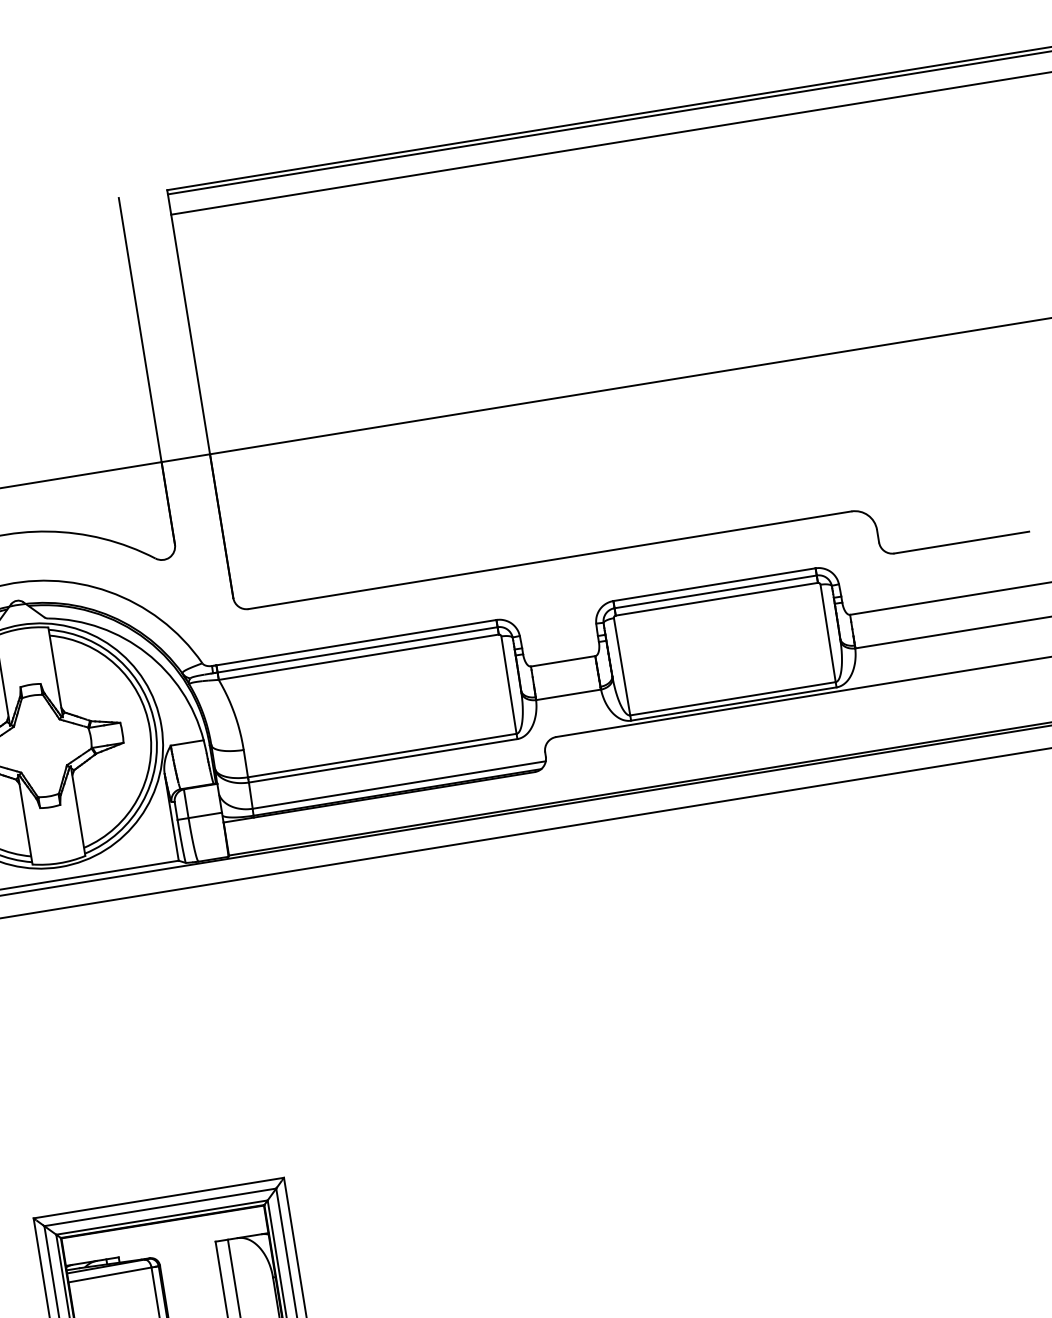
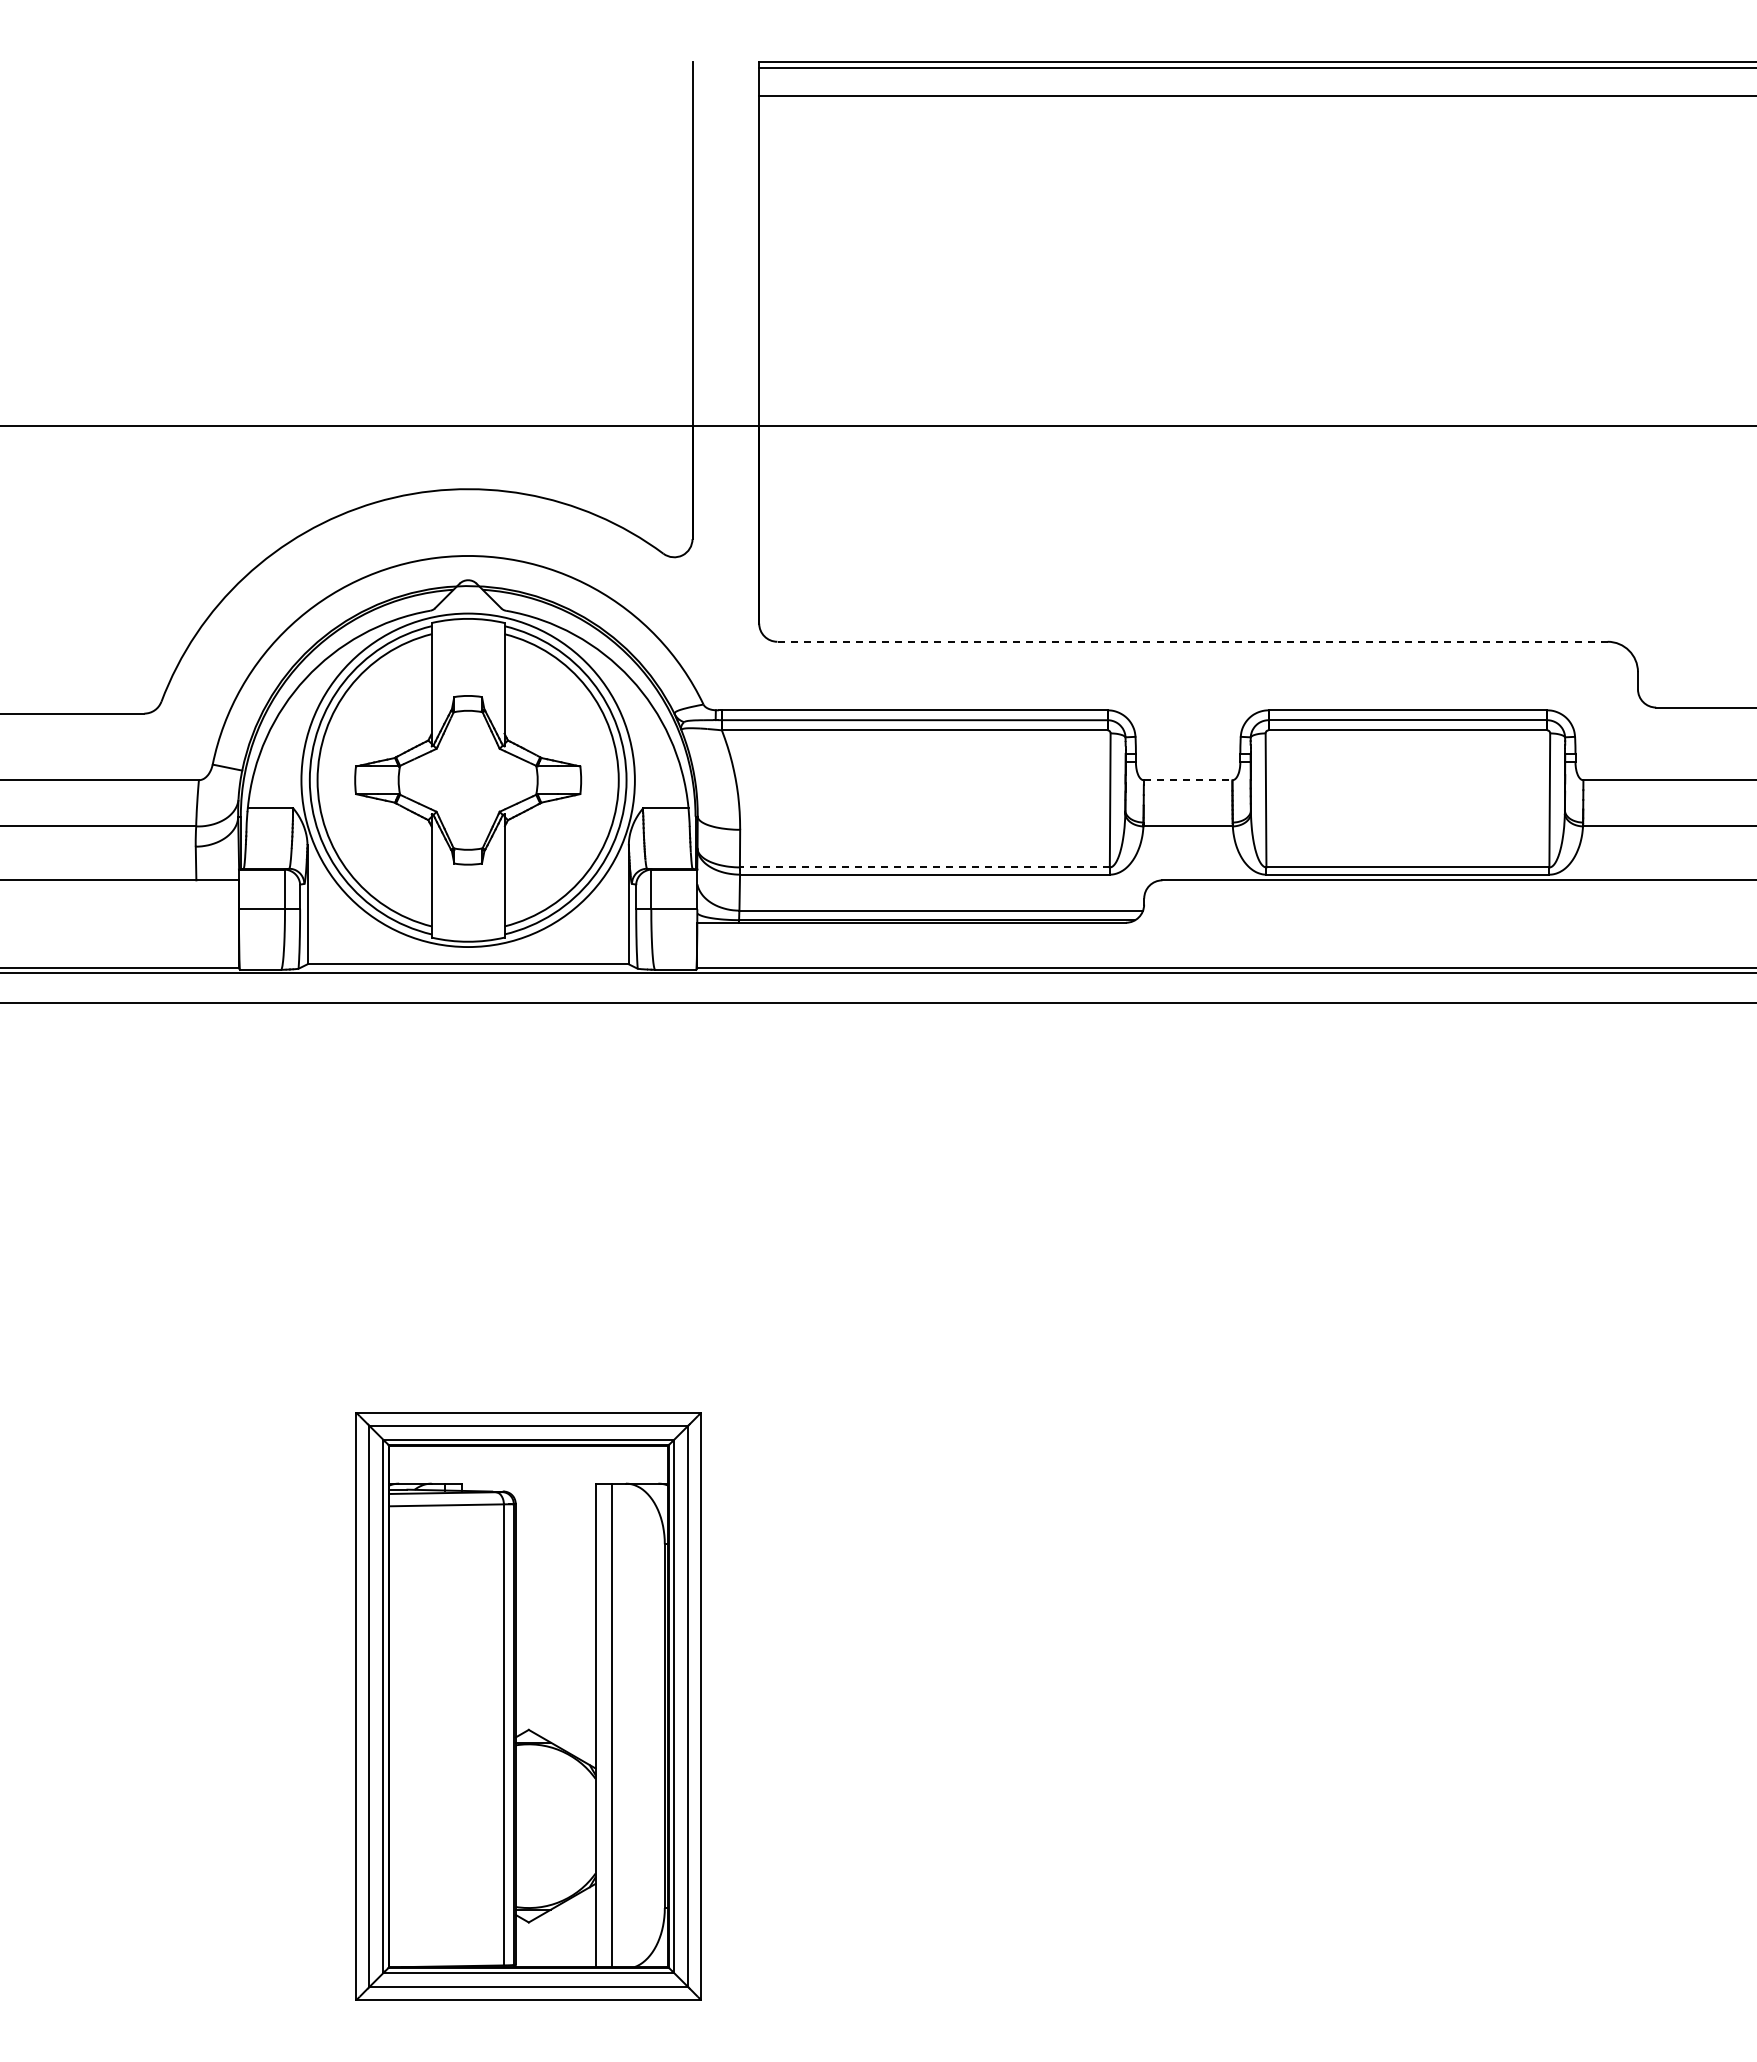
line: (550, 560) -> (1192, 641), solid -> dashed
line: (563, 661) -> (1188, 780), solid -> dashed
line: (382, 755) -> (924, 867), solid -> dashed

